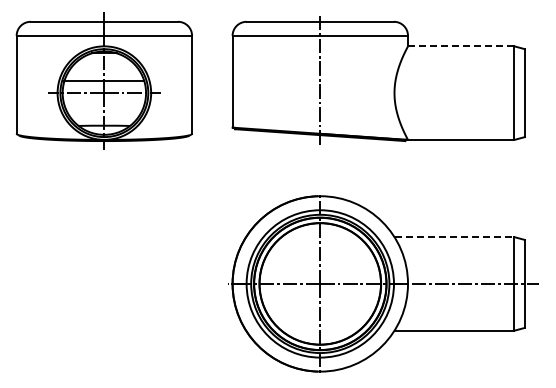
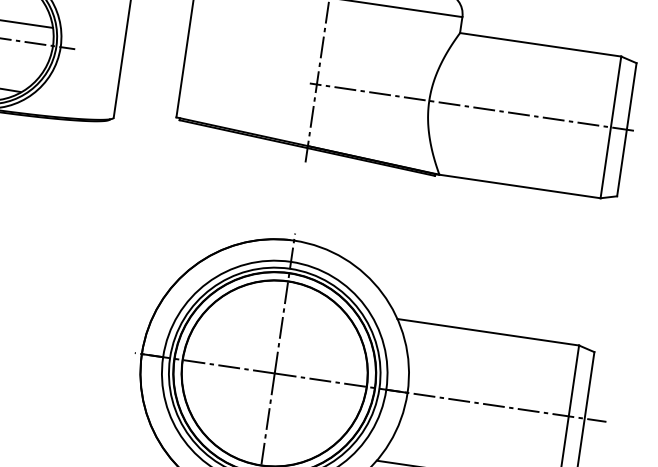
line: (461, 46) -> (541, 45), dashed -> solid
line: (422, 93) -> (471, 107), added
line: (454, 237) -> (488, 332), dashed -> solid

